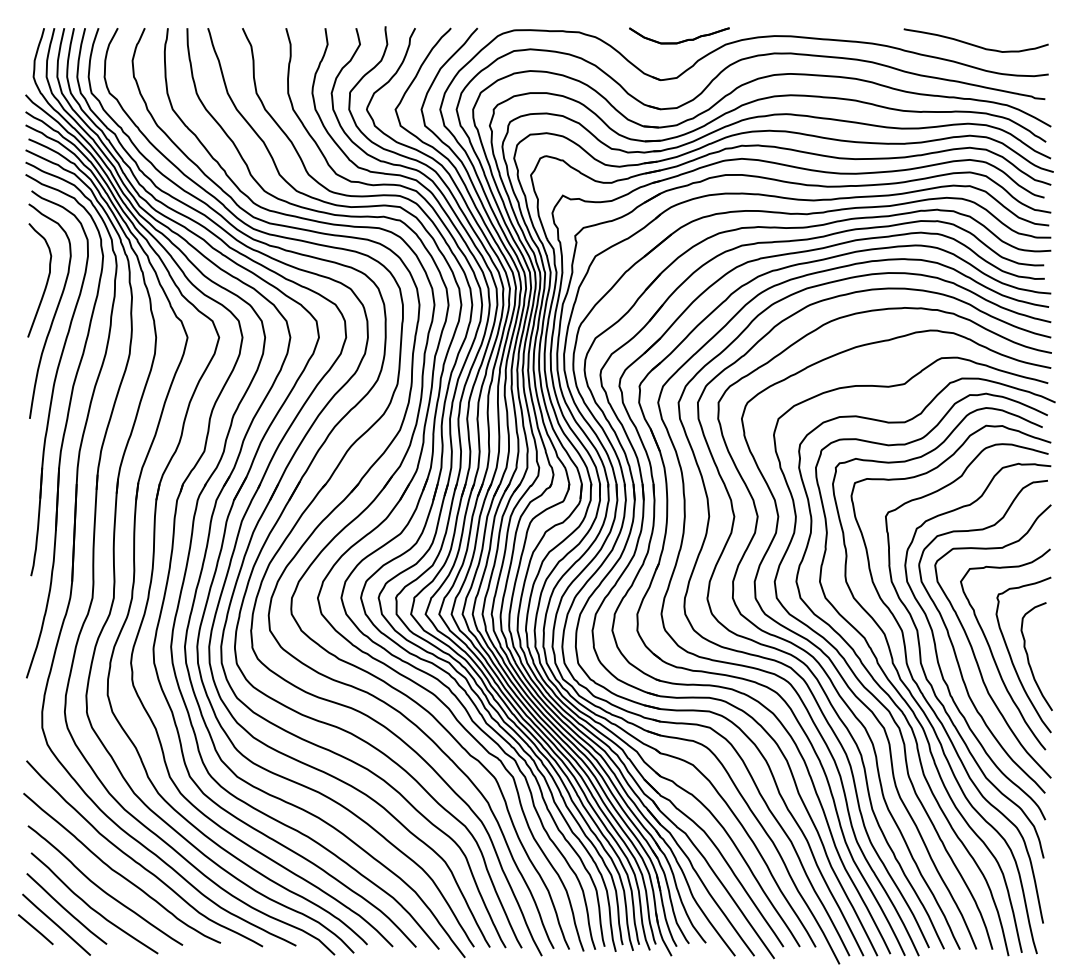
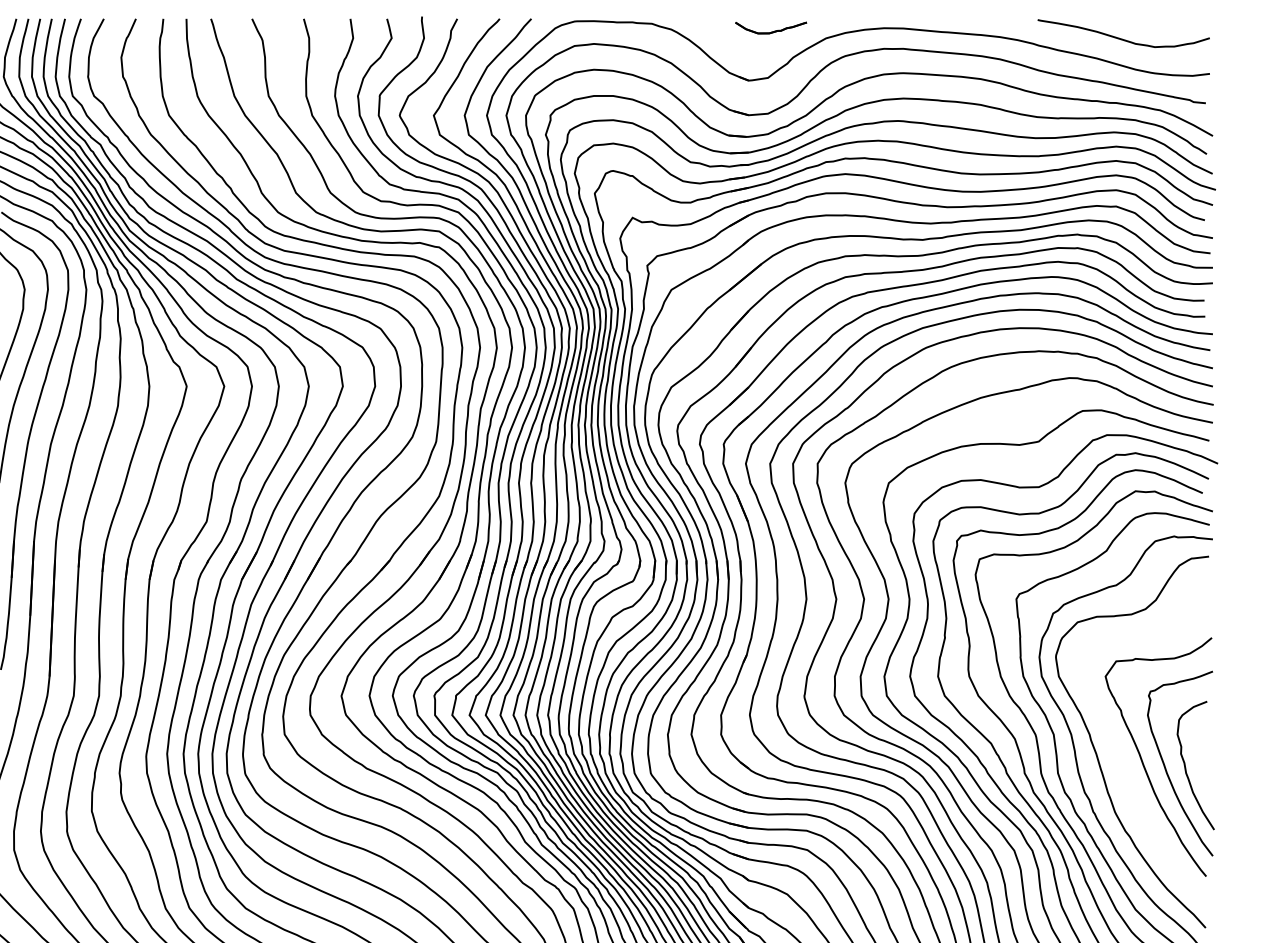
part: (679, 35) -> (771, 27), size x0.6
curve: (972, 646) -> (1119, 753), removed

